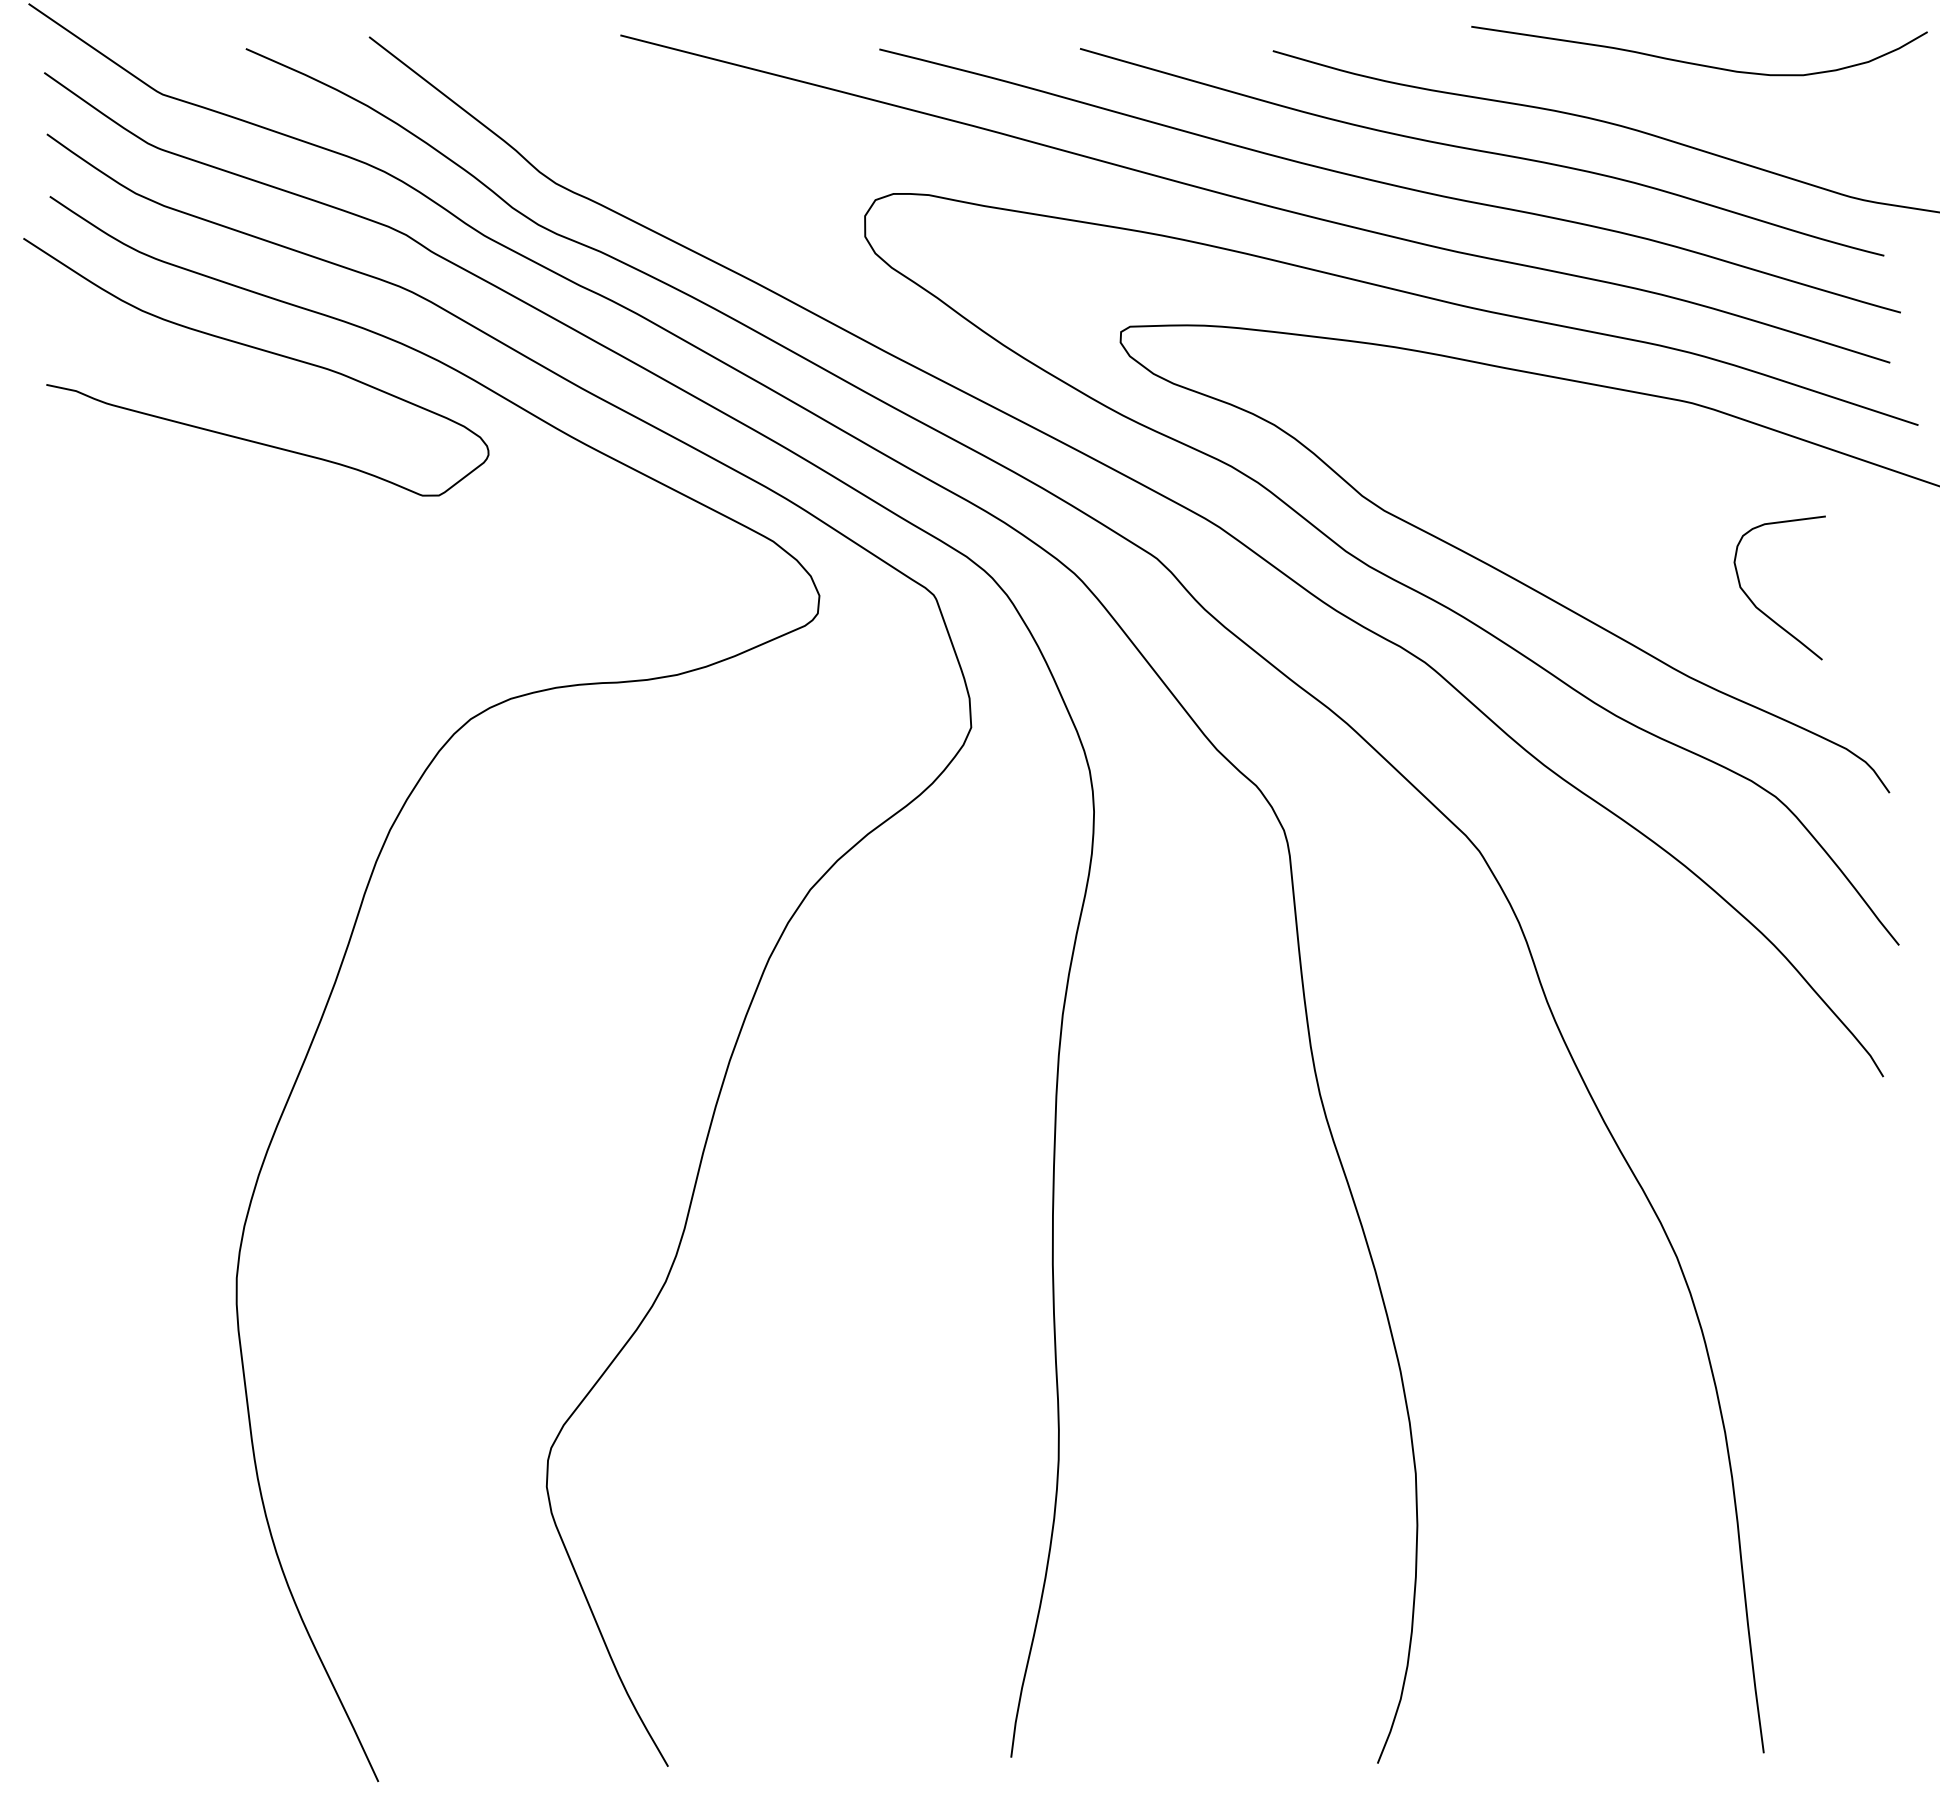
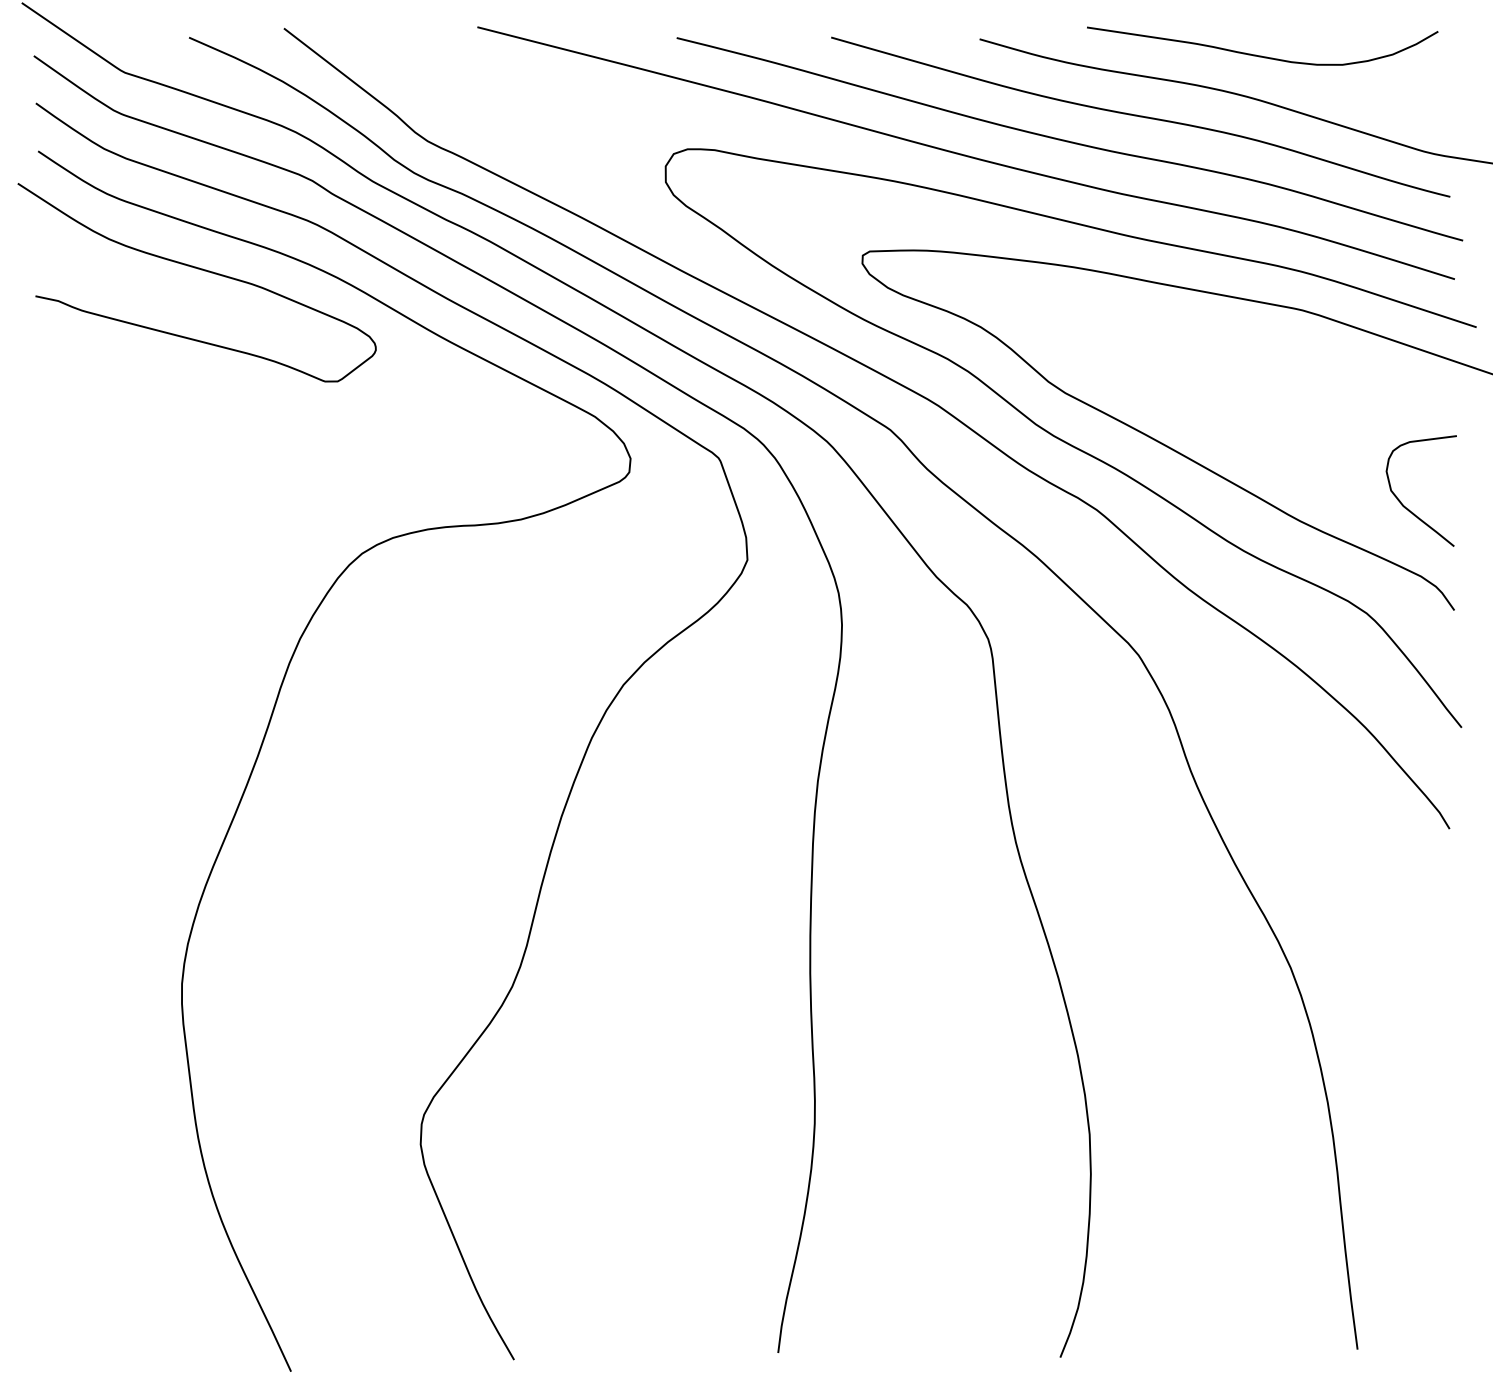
curve: (1698, 63) -> (1261, 55), moved
curve: (1763, 611) -> (1408, 509), moved

